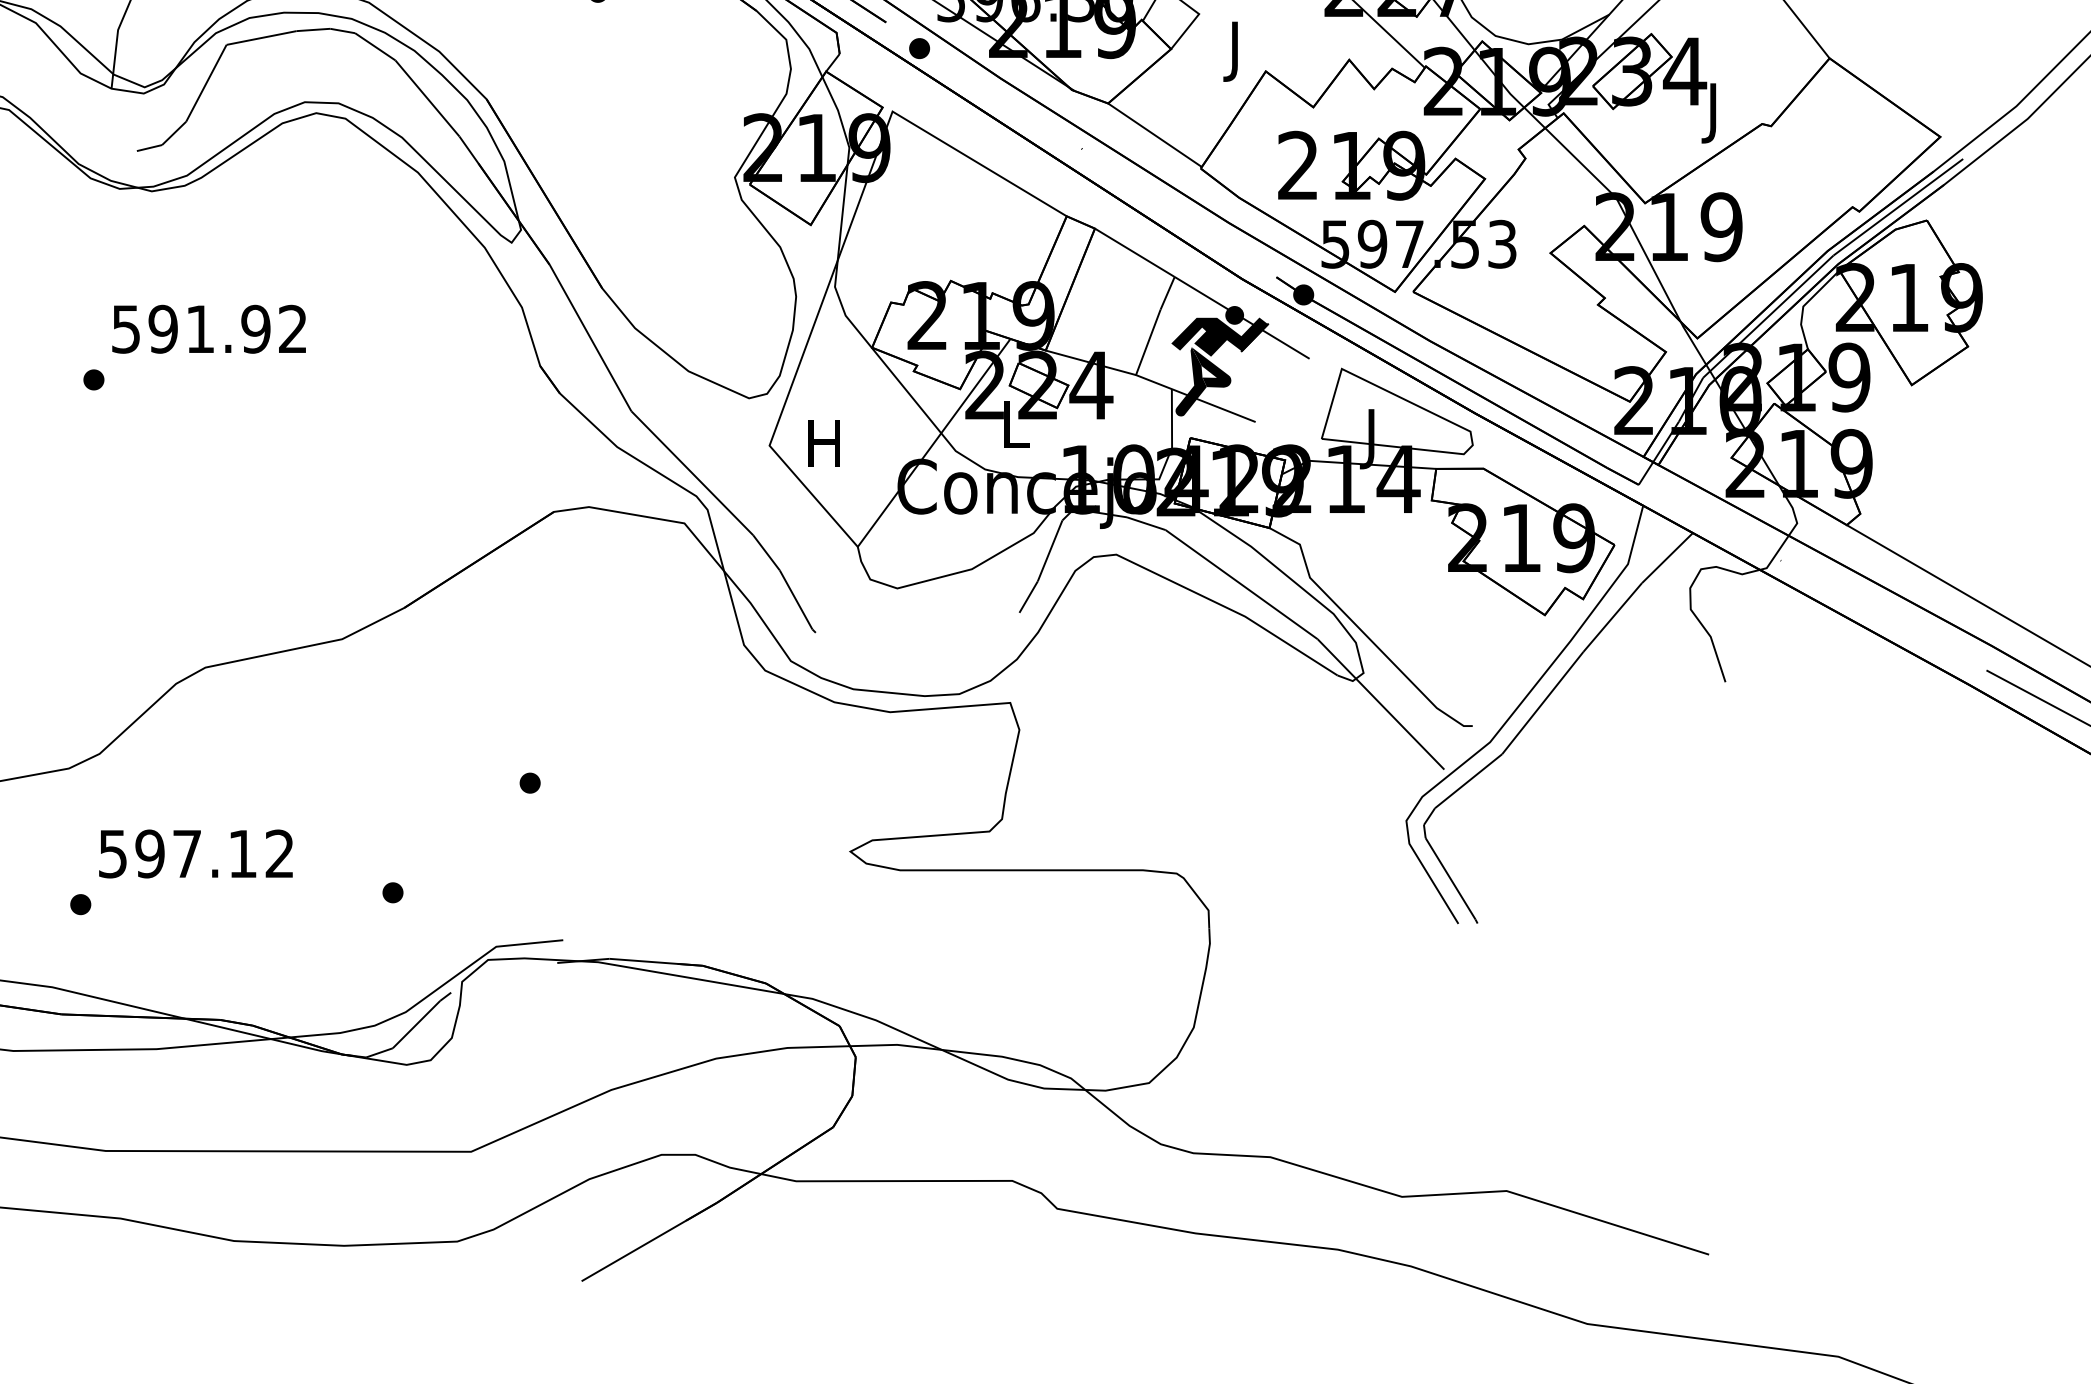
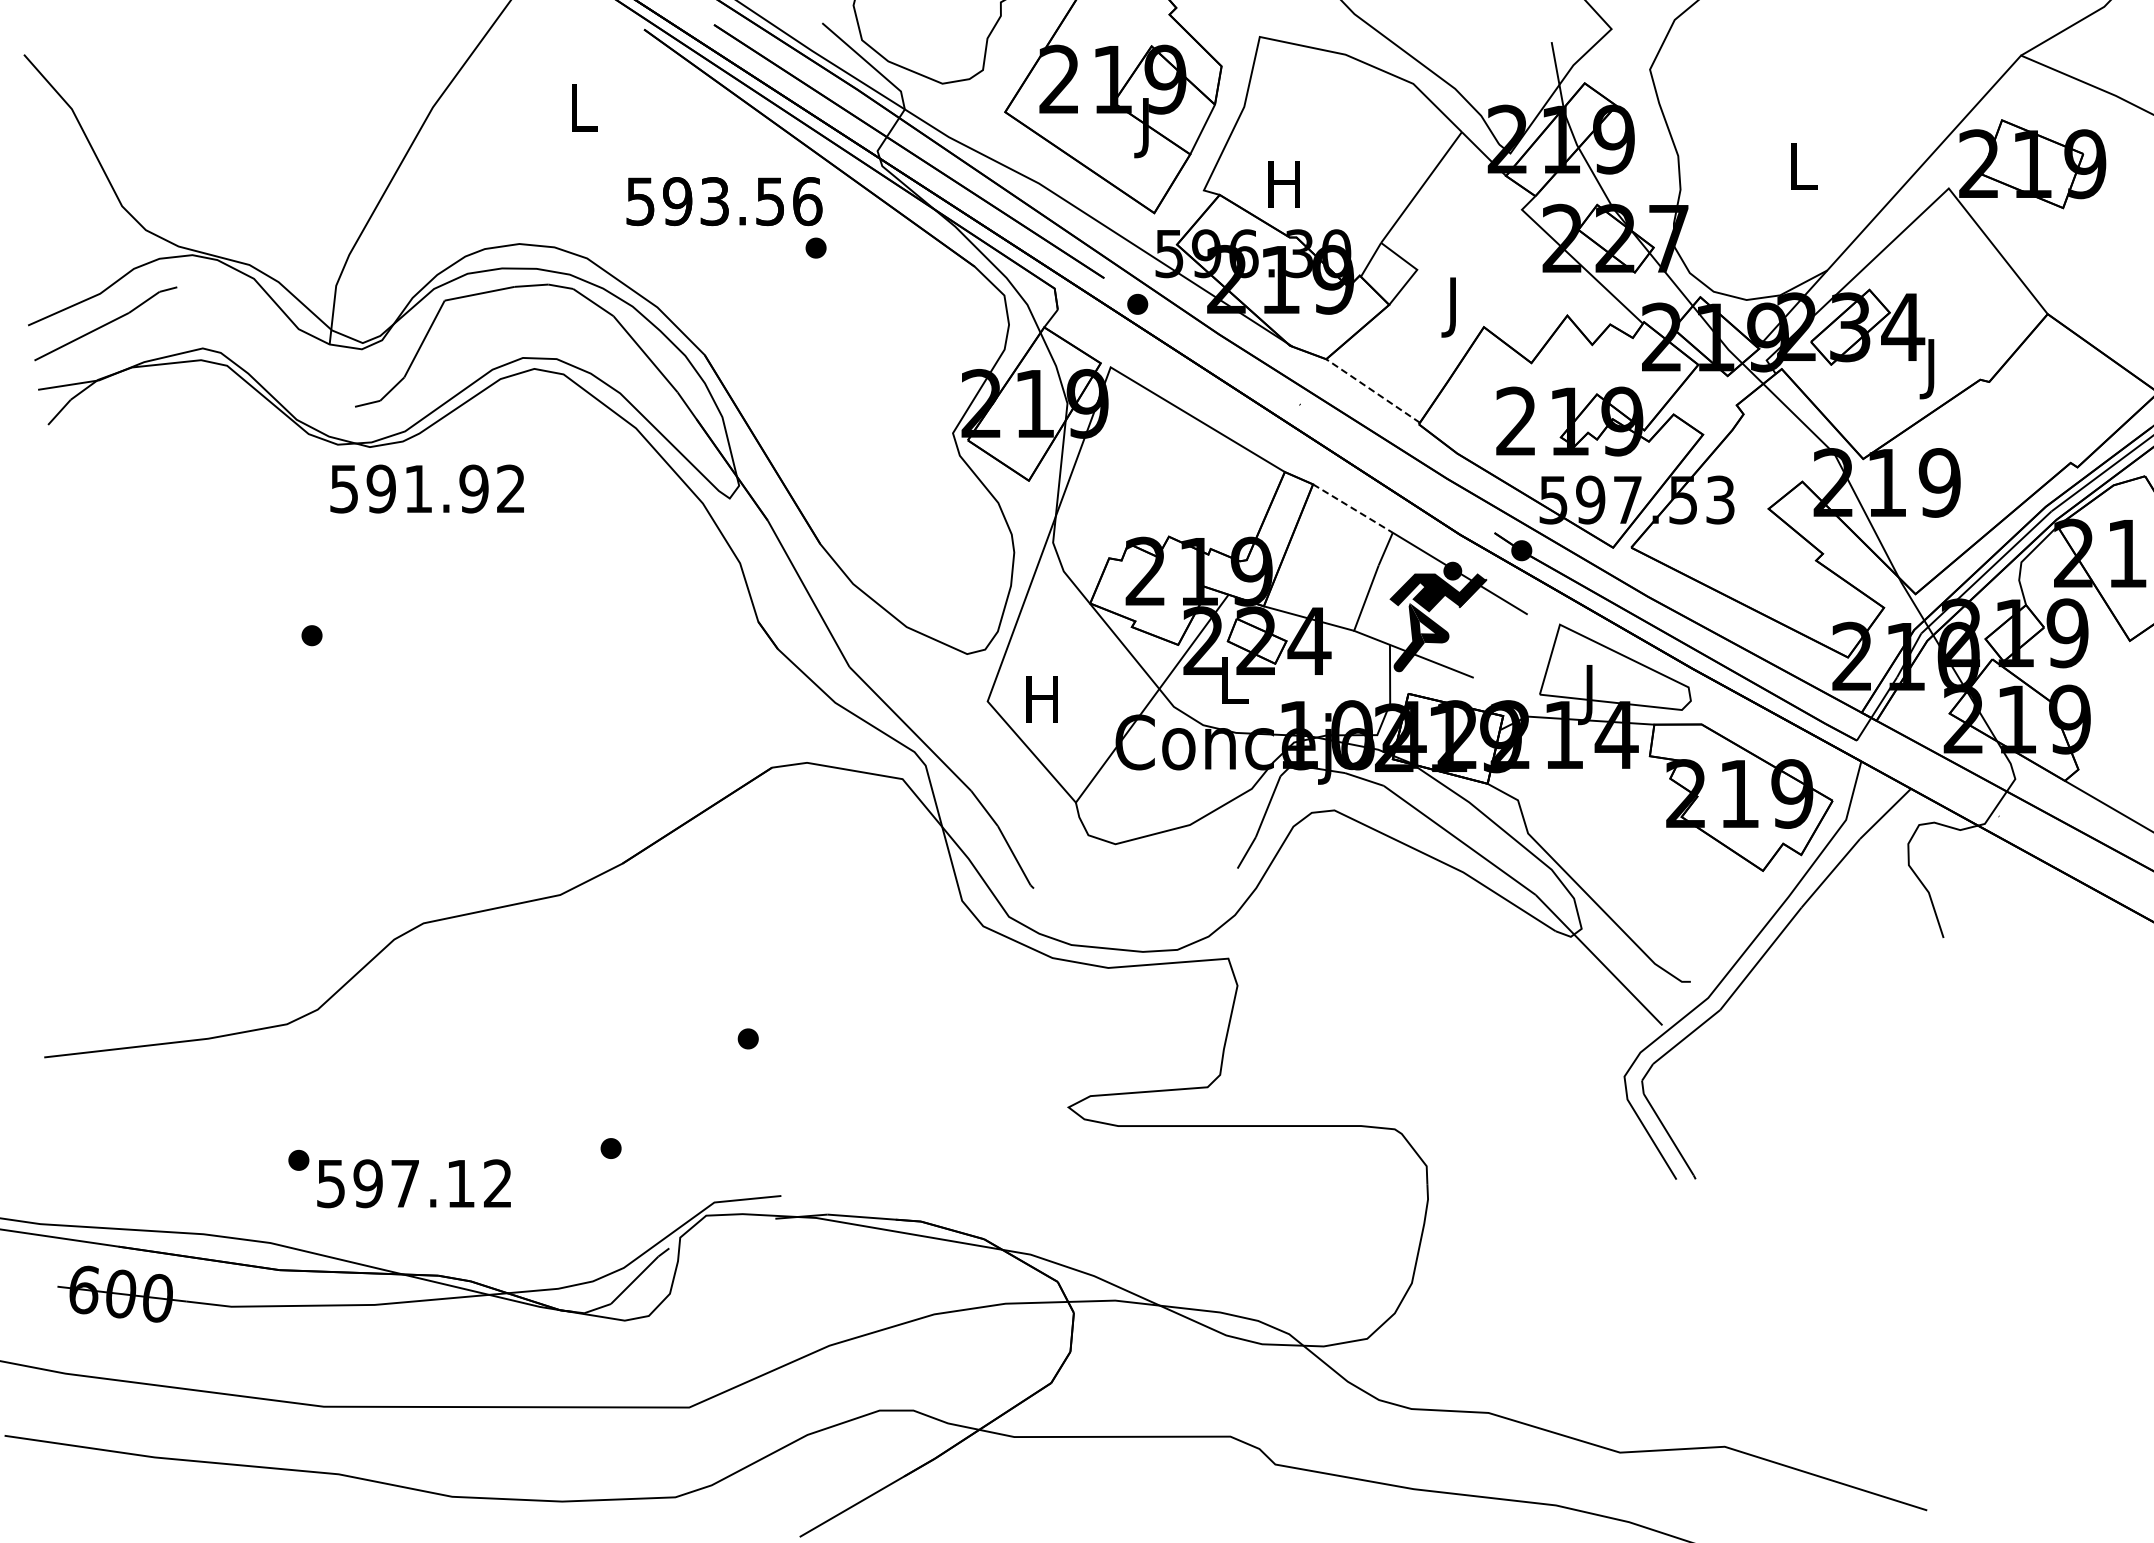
line: (1155, 135) -> (1373, 391), solid -> dashed
line: (1134, 252) -> (1352, 508), solid -> dashed
text: (208, 328) -> (426, 488), moved
text: (195, 853) -> (413, 1183), moved

